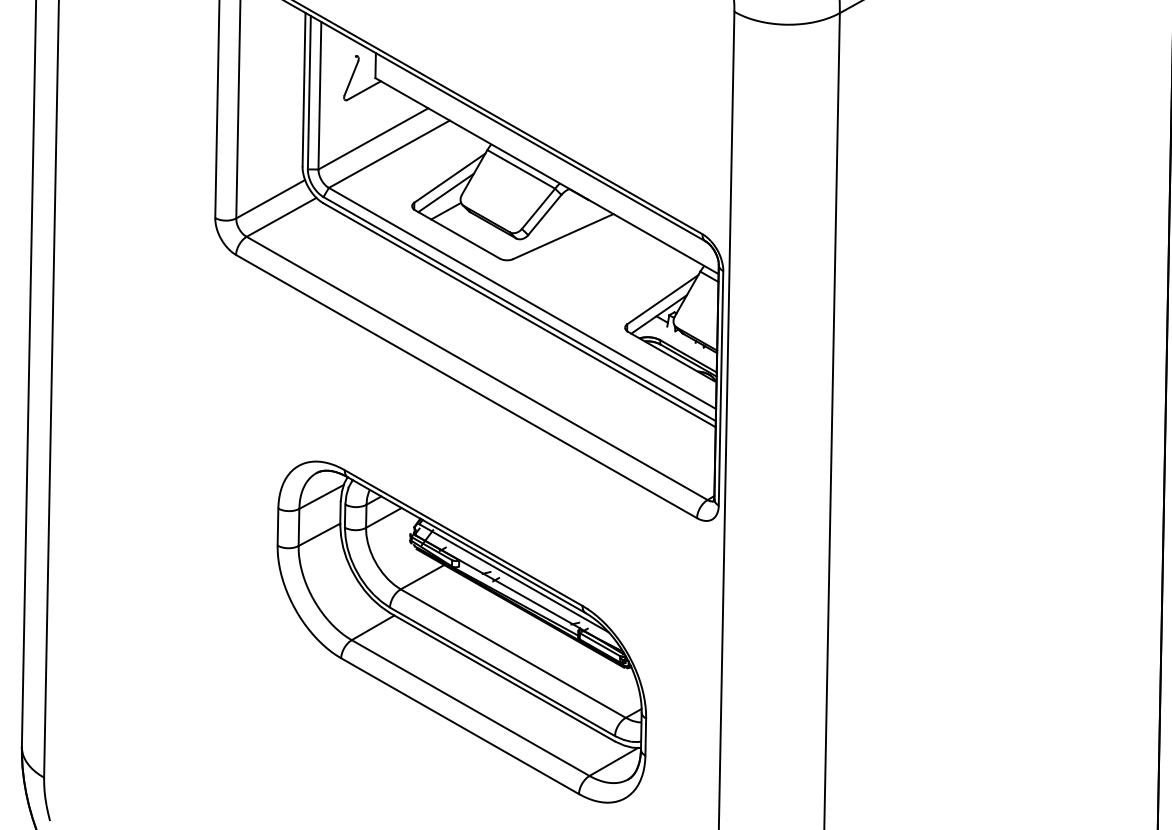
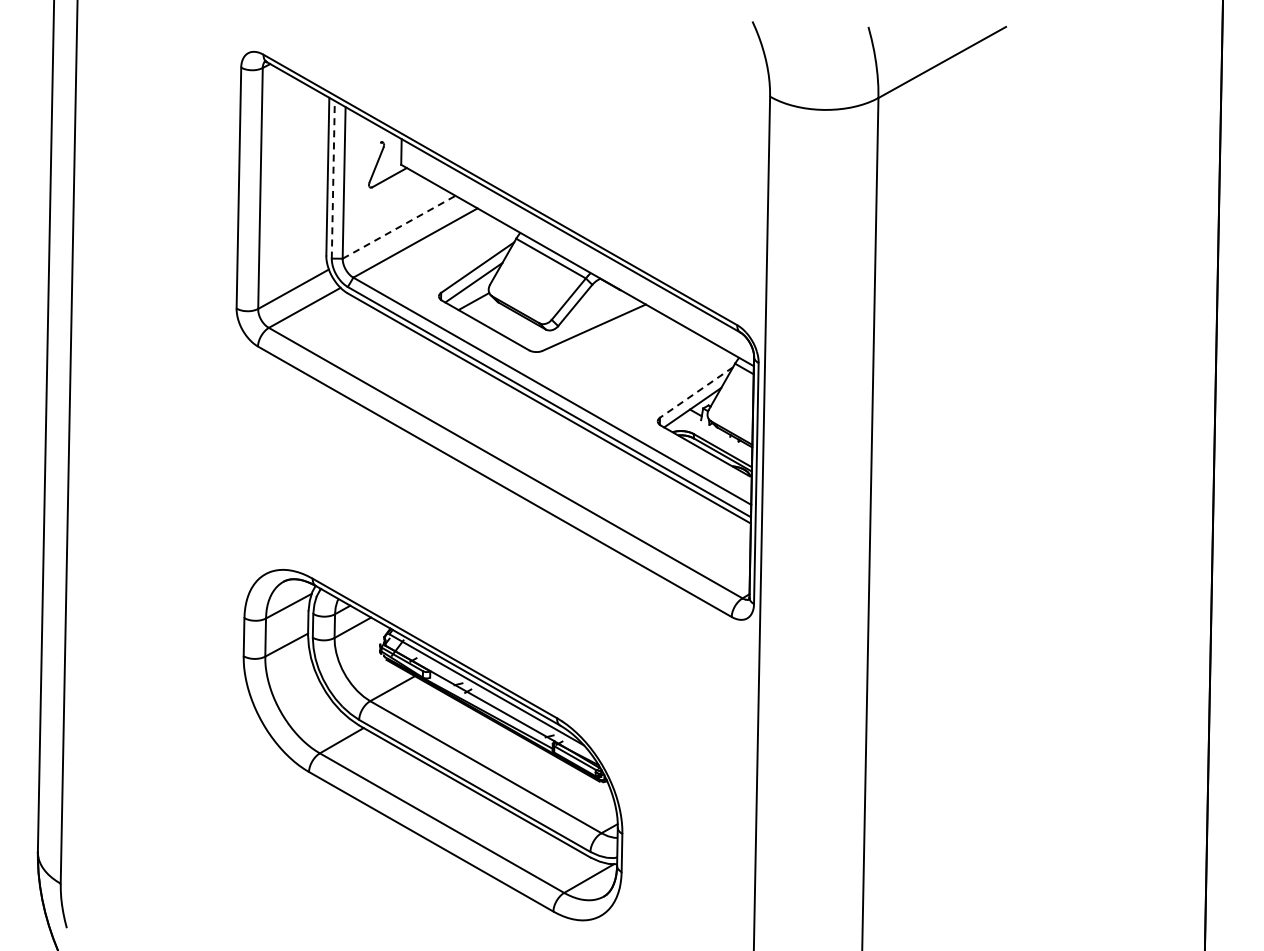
line: (309, 92) -> (333, 179), solid -> dashed
line: (373, 139) -> (399, 227), solid -> dashed
line: (662, 299) -> (696, 392), solid -> dashed
part: (461, 631) -> (432, 744), moved

